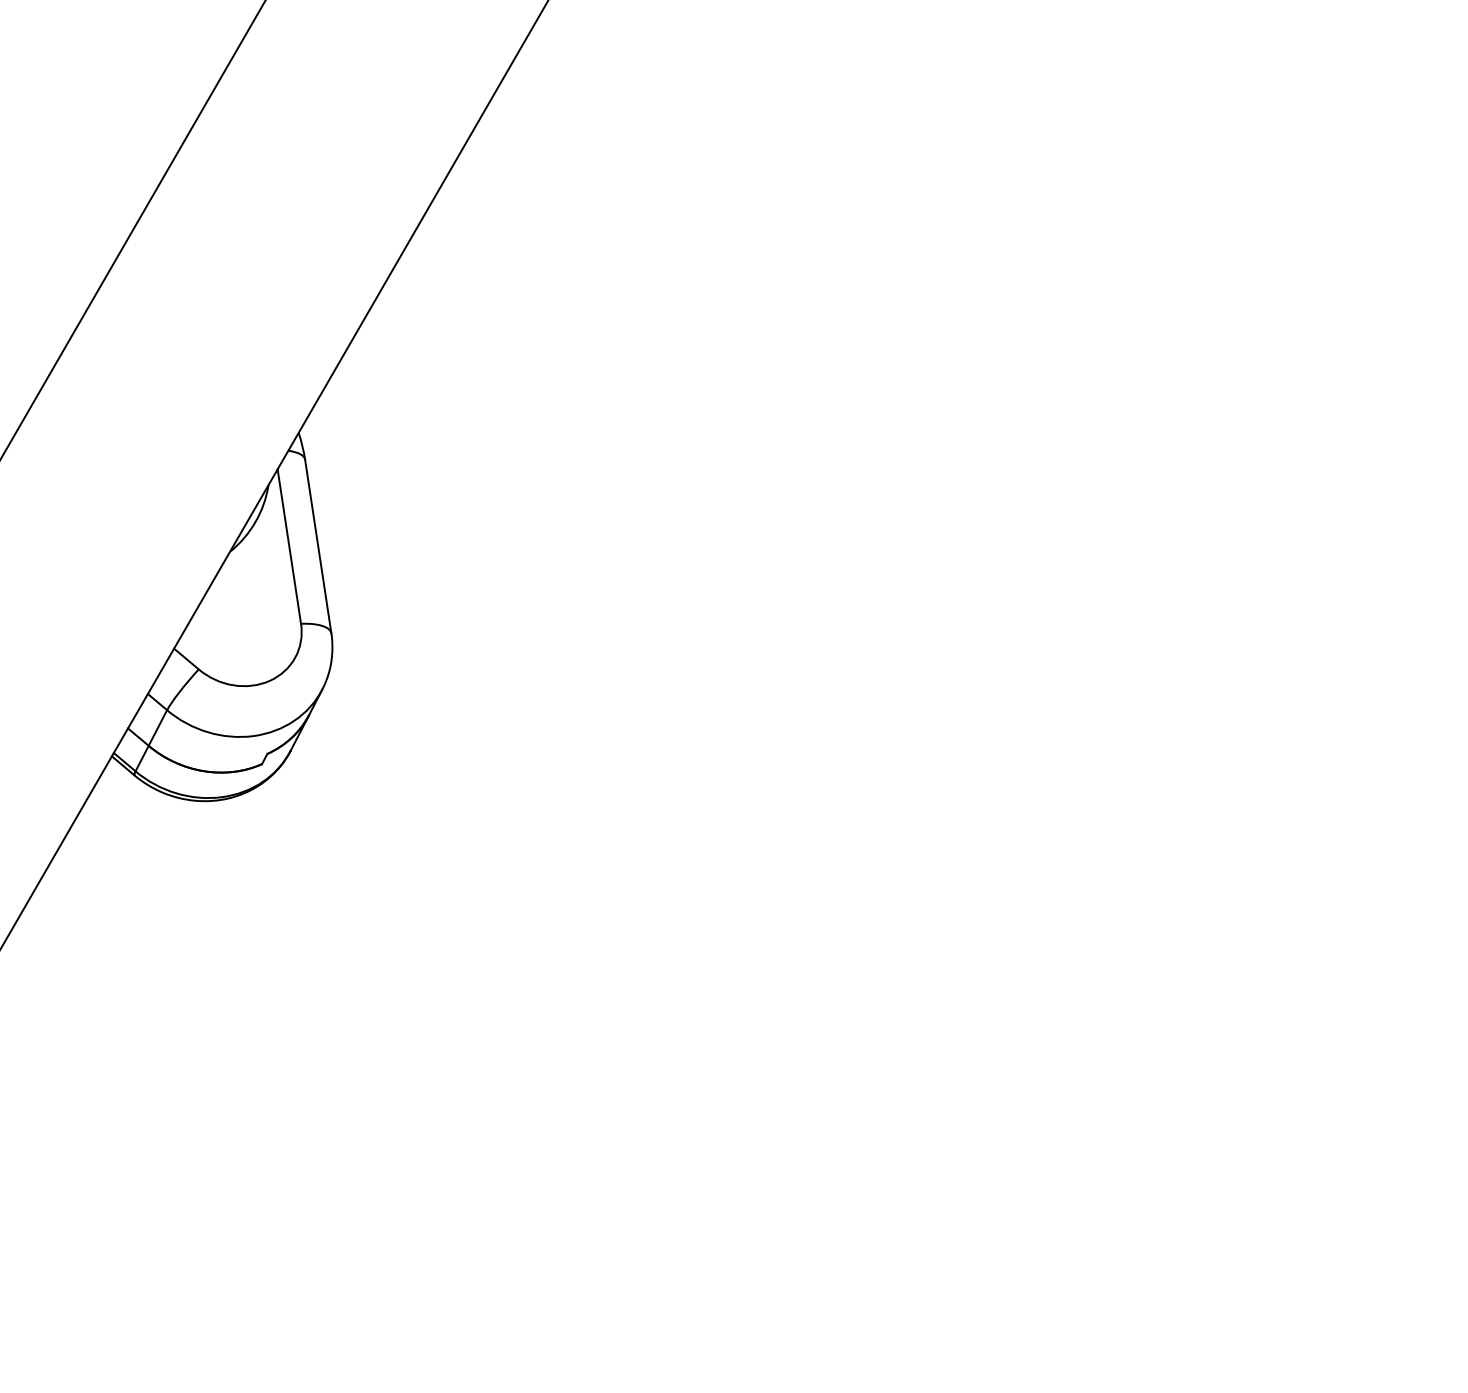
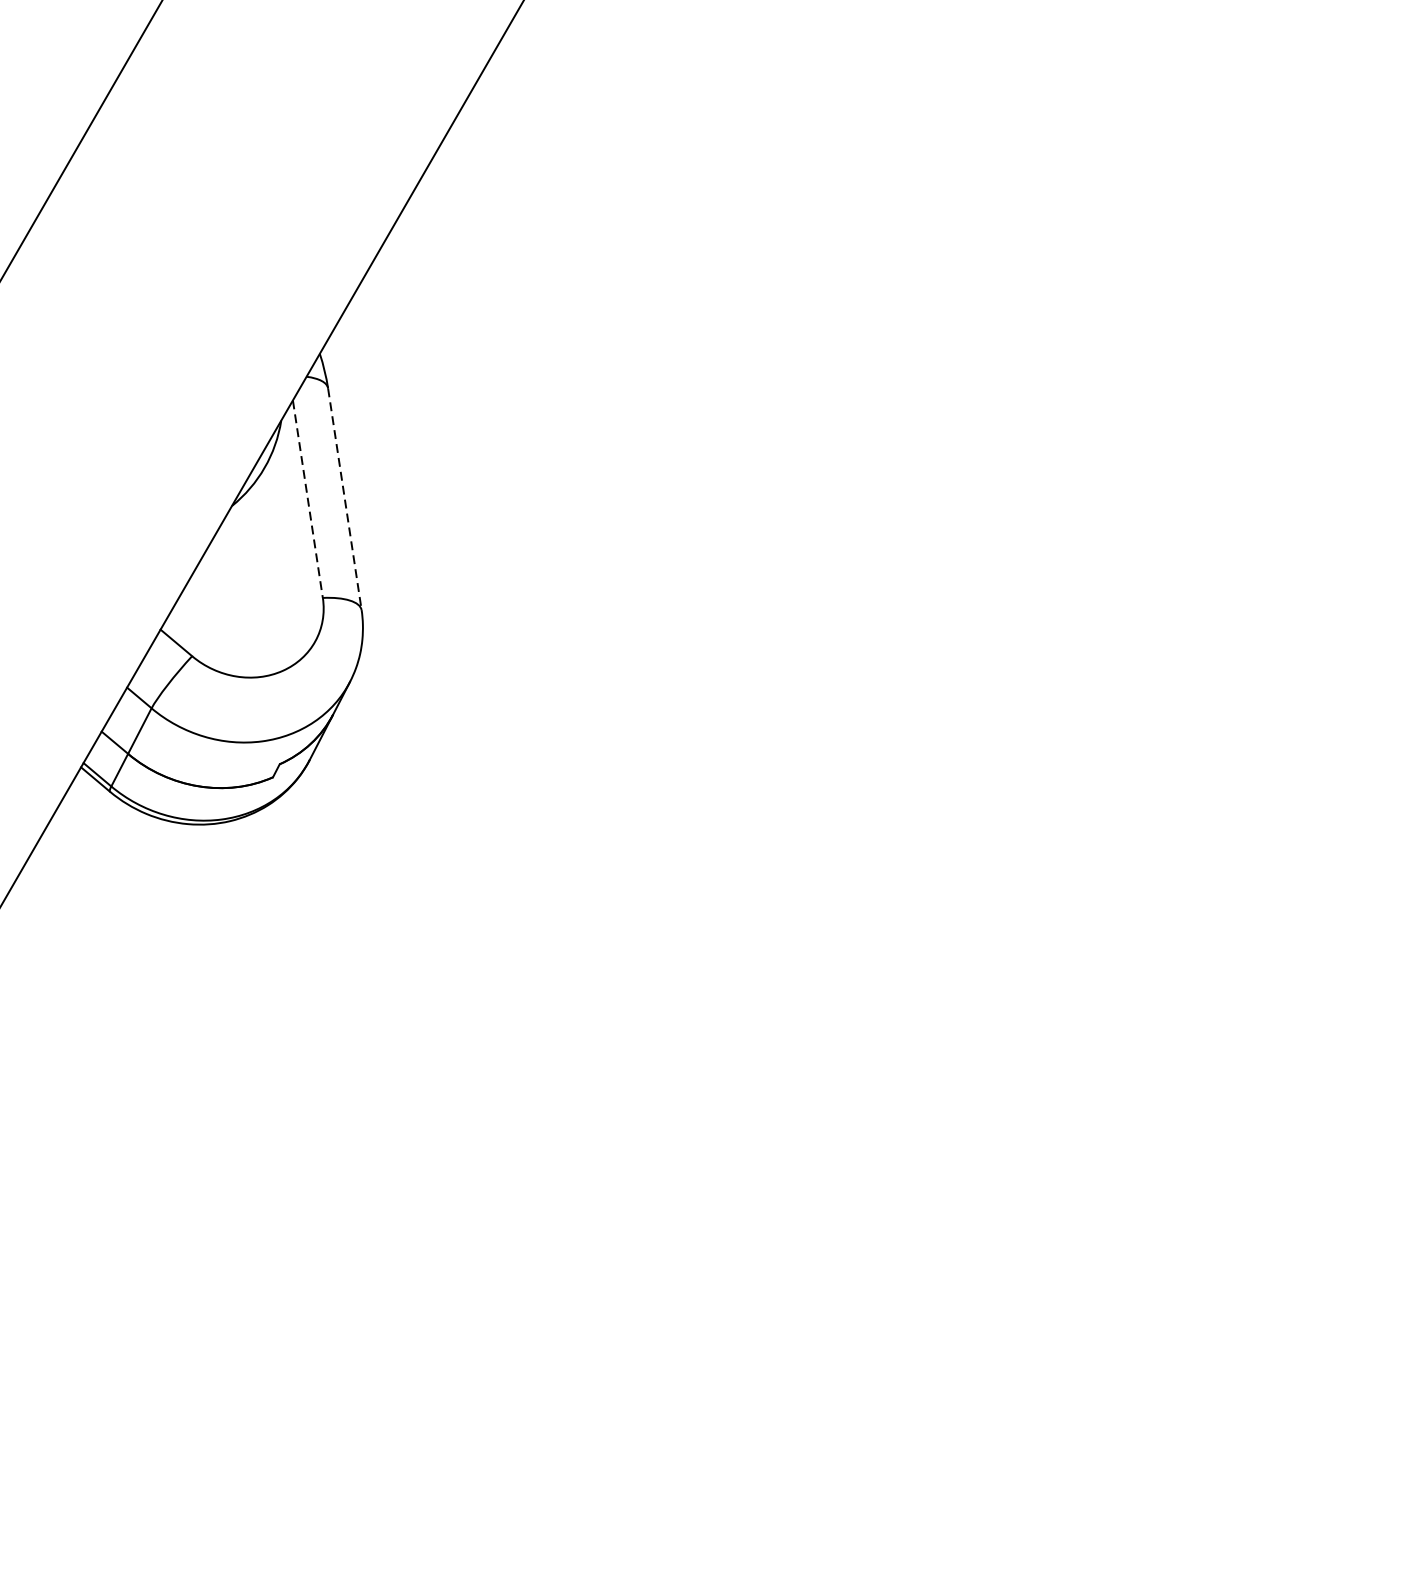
line: (318, 546) -> (345, 499), solid -> dashed
line: (289, 547) -> (308, 500), solid -> dashed

